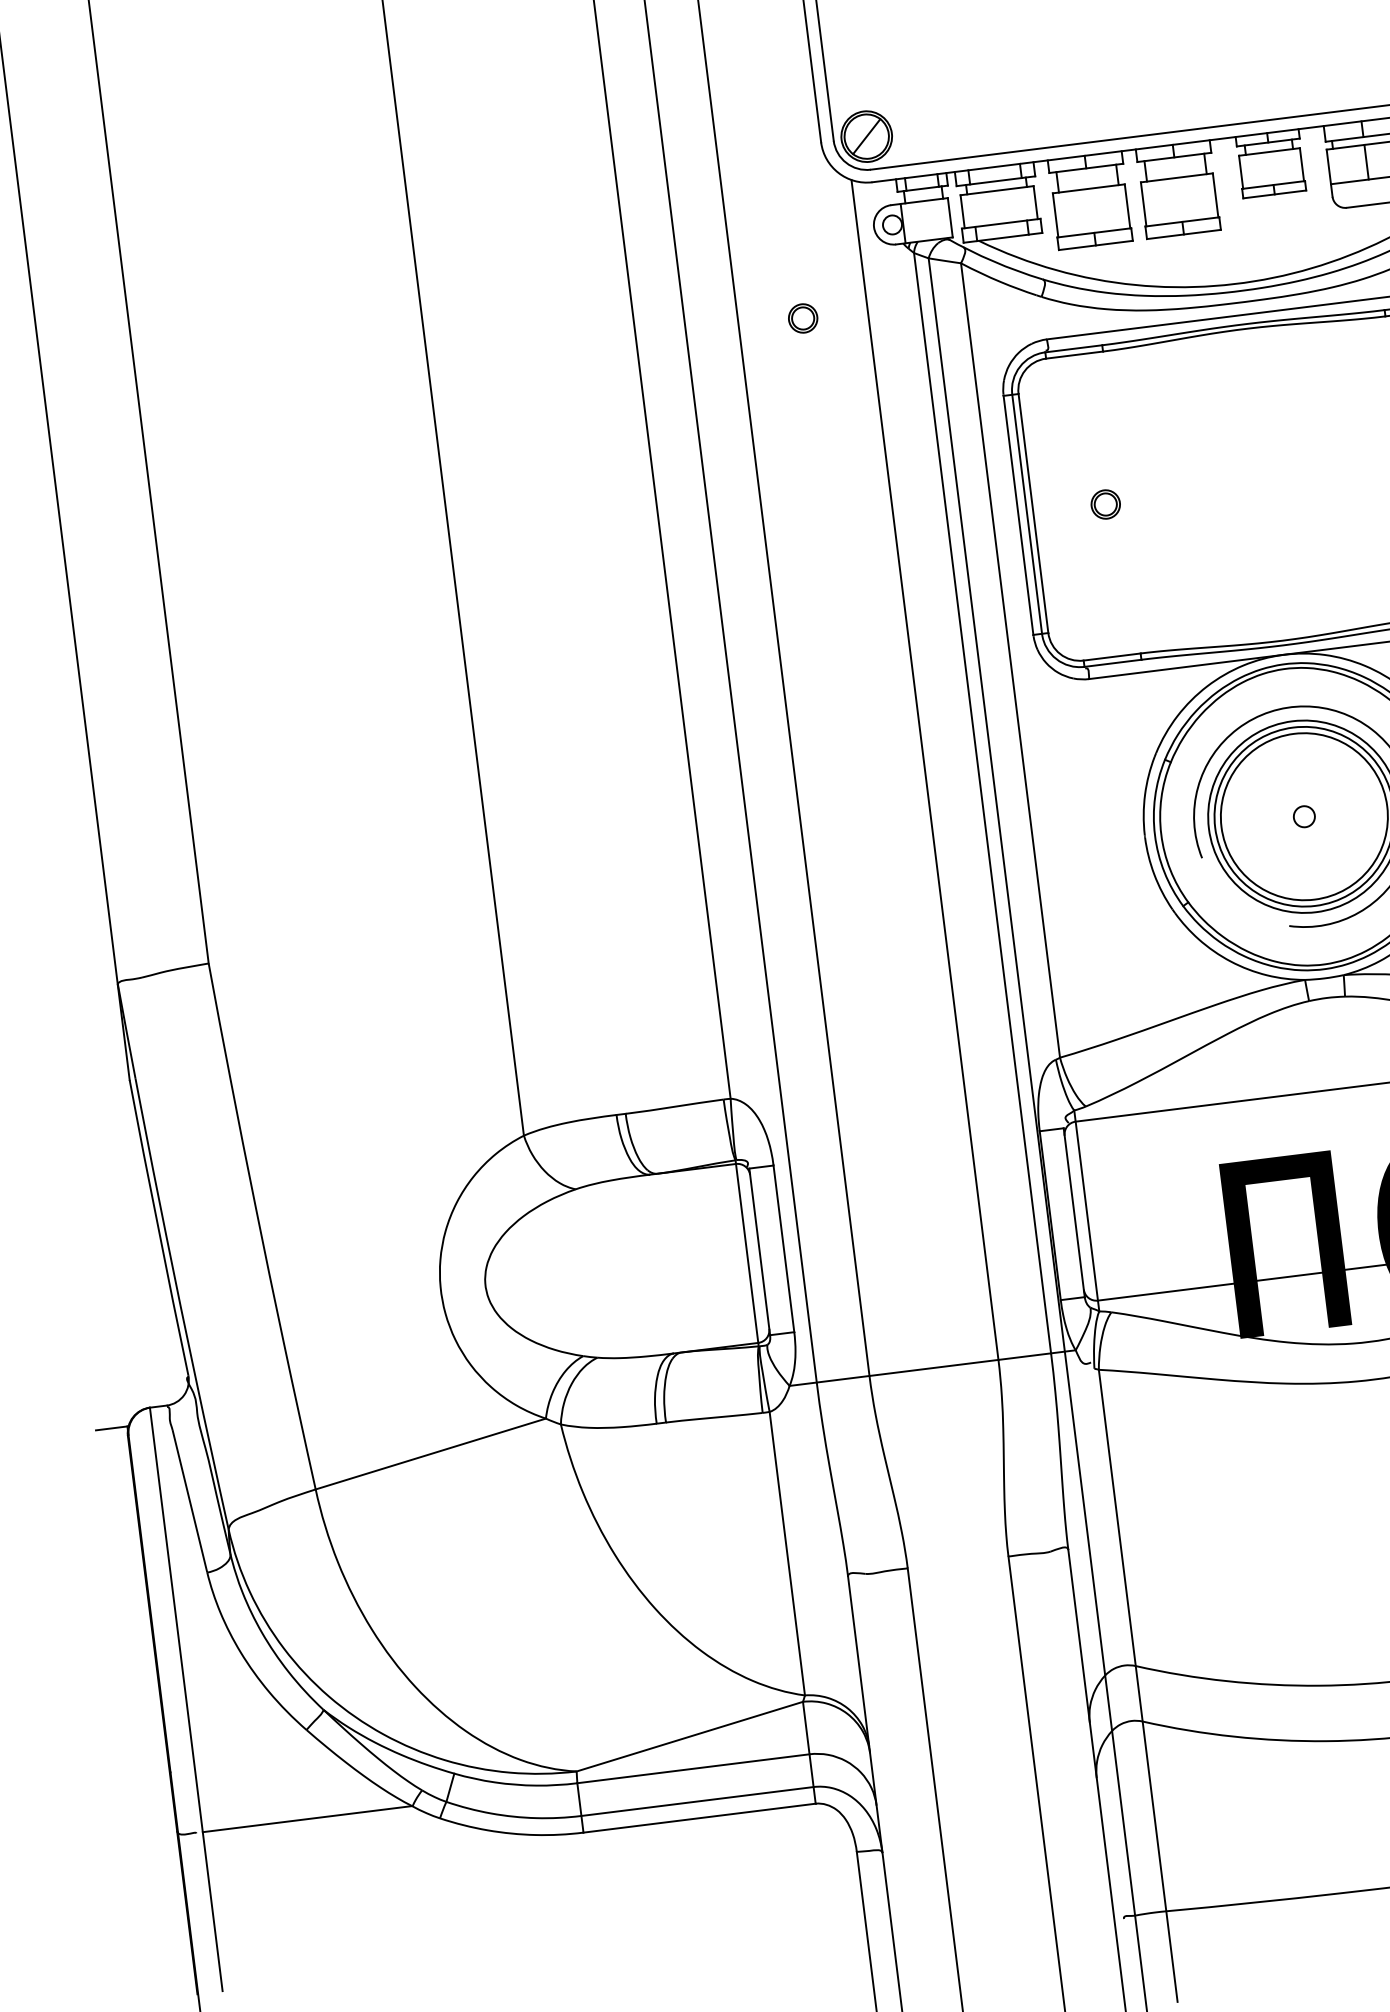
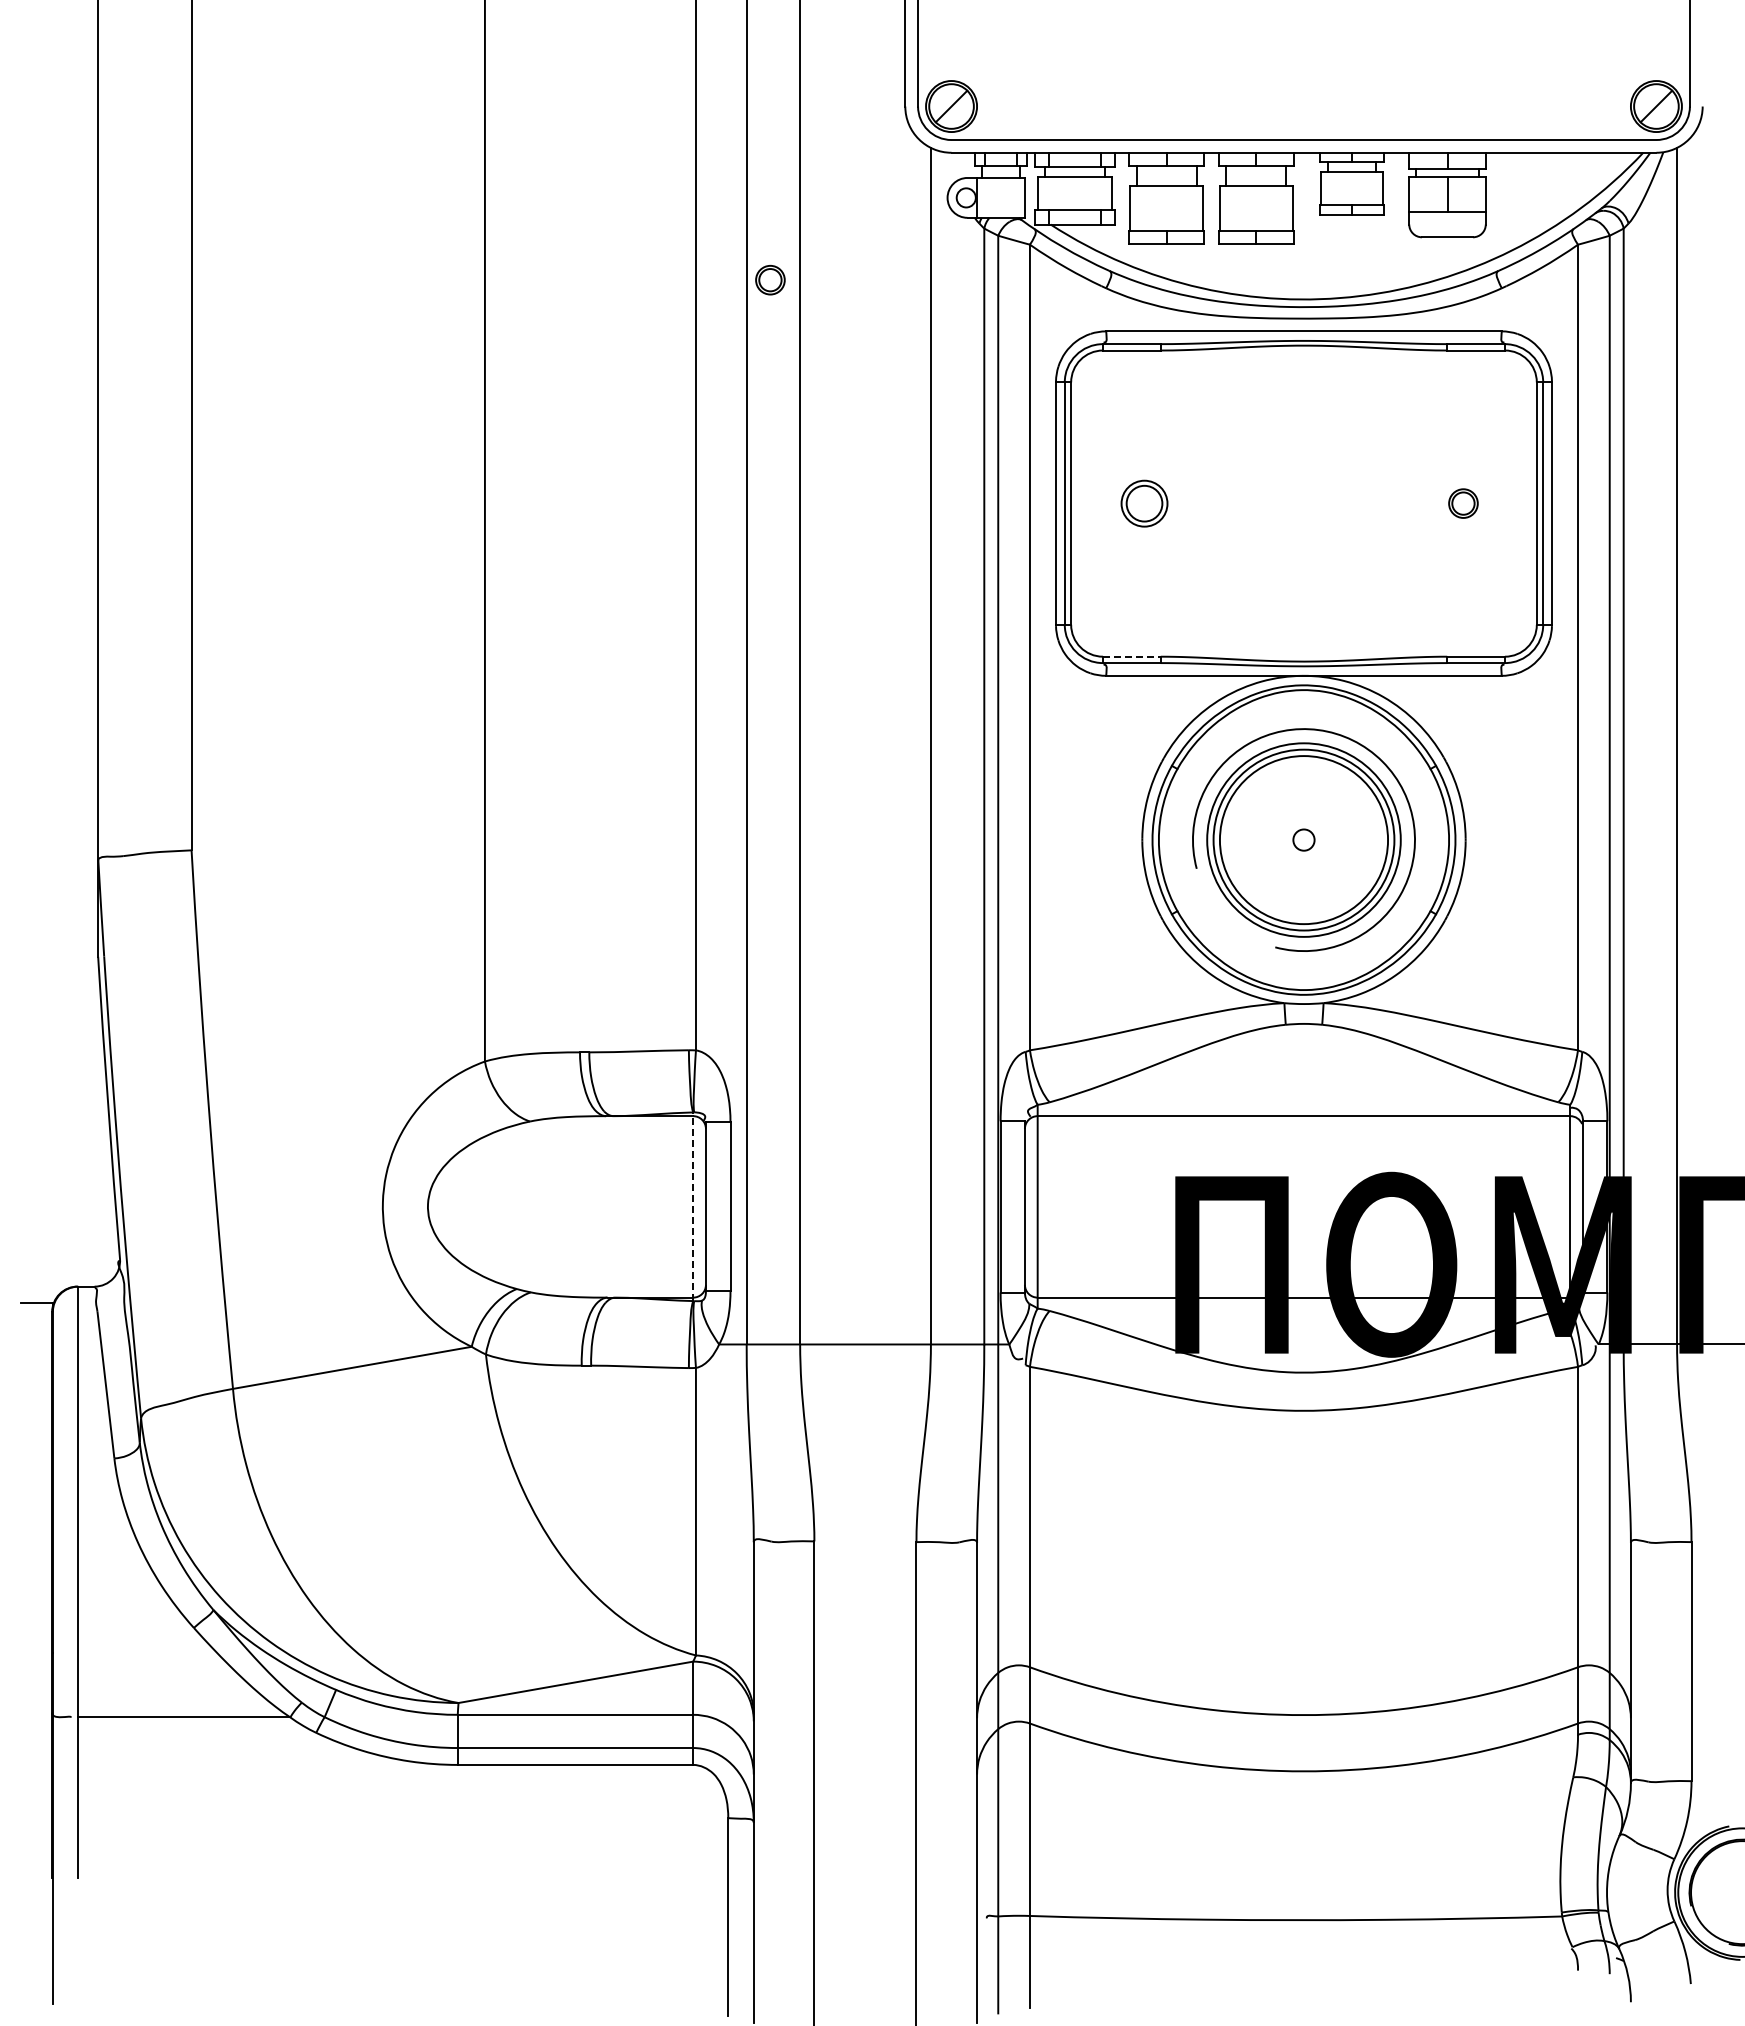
part: (803, 318) -> (770, 280), moved
part: (1105, 504) -> (1144, 503), size x1.6
line: (1111, 656) -> (1131, 656), solid -> dashed
line: (747, 1253) -> (693, 1206), solid -> dashed

